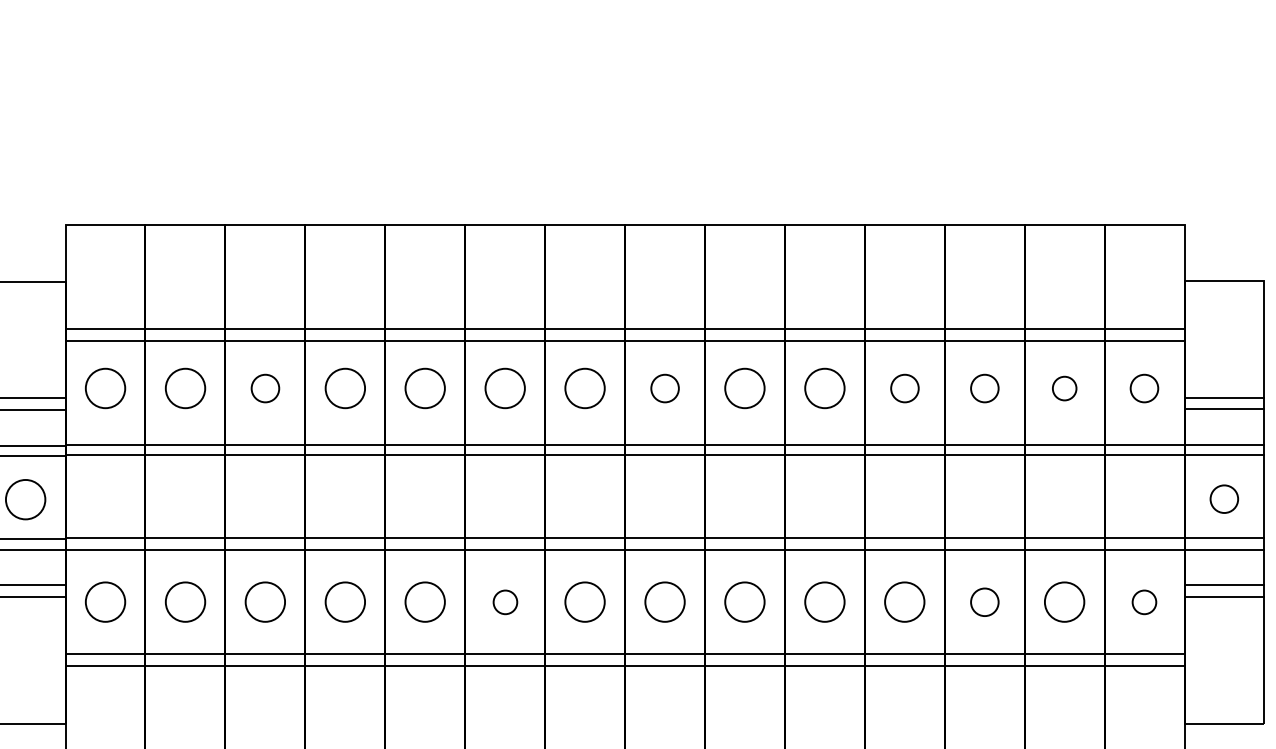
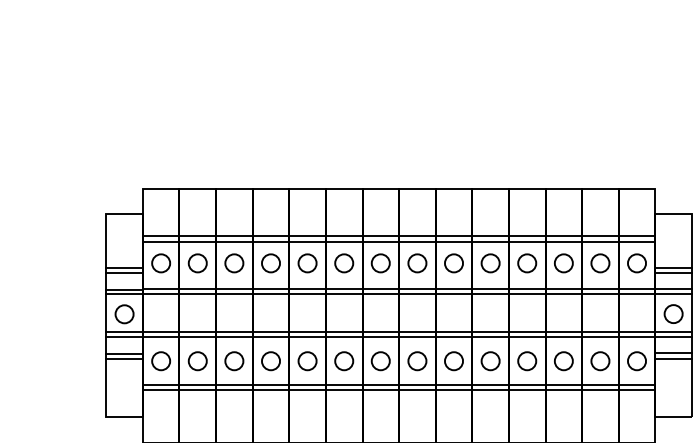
circle: (265, 388) -> (234, 263), size x1.43
circle: (665, 388) -> (417, 263), size x1.43
circle: (905, 388) -> (527, 263), size x1.43
circle: (983, 388) -> (563, 263), size x1.43
circle: (1064, 388) -> (600, 263), size x1.67
circle: (1143, 388) -> (636, 263), size x1.43
circle: (1224, 497) -> (673, 313), size x1.43
circle: (505, 602) -> (344, 361), size x1.67
circle: (983, 602) -> (563, 361), size x1.43
circle: (1143, 602) -> (636, 361), size x1.67

